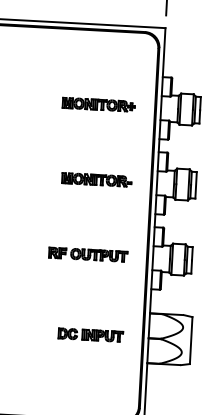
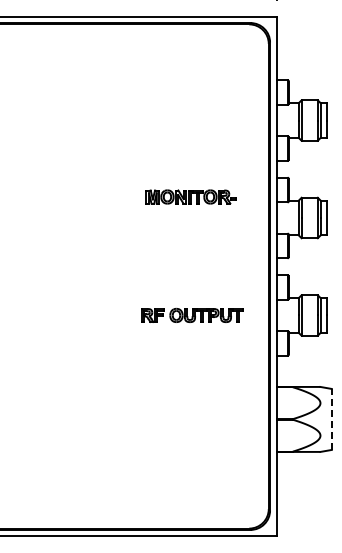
part: (98, 104) -> (195, 120), removed
part: (96, 179) -> (190, 196), moved
part: (90, 334) -> (201, 418), removed
line: (190, 339) -> (331, 418), solid -> dashed

